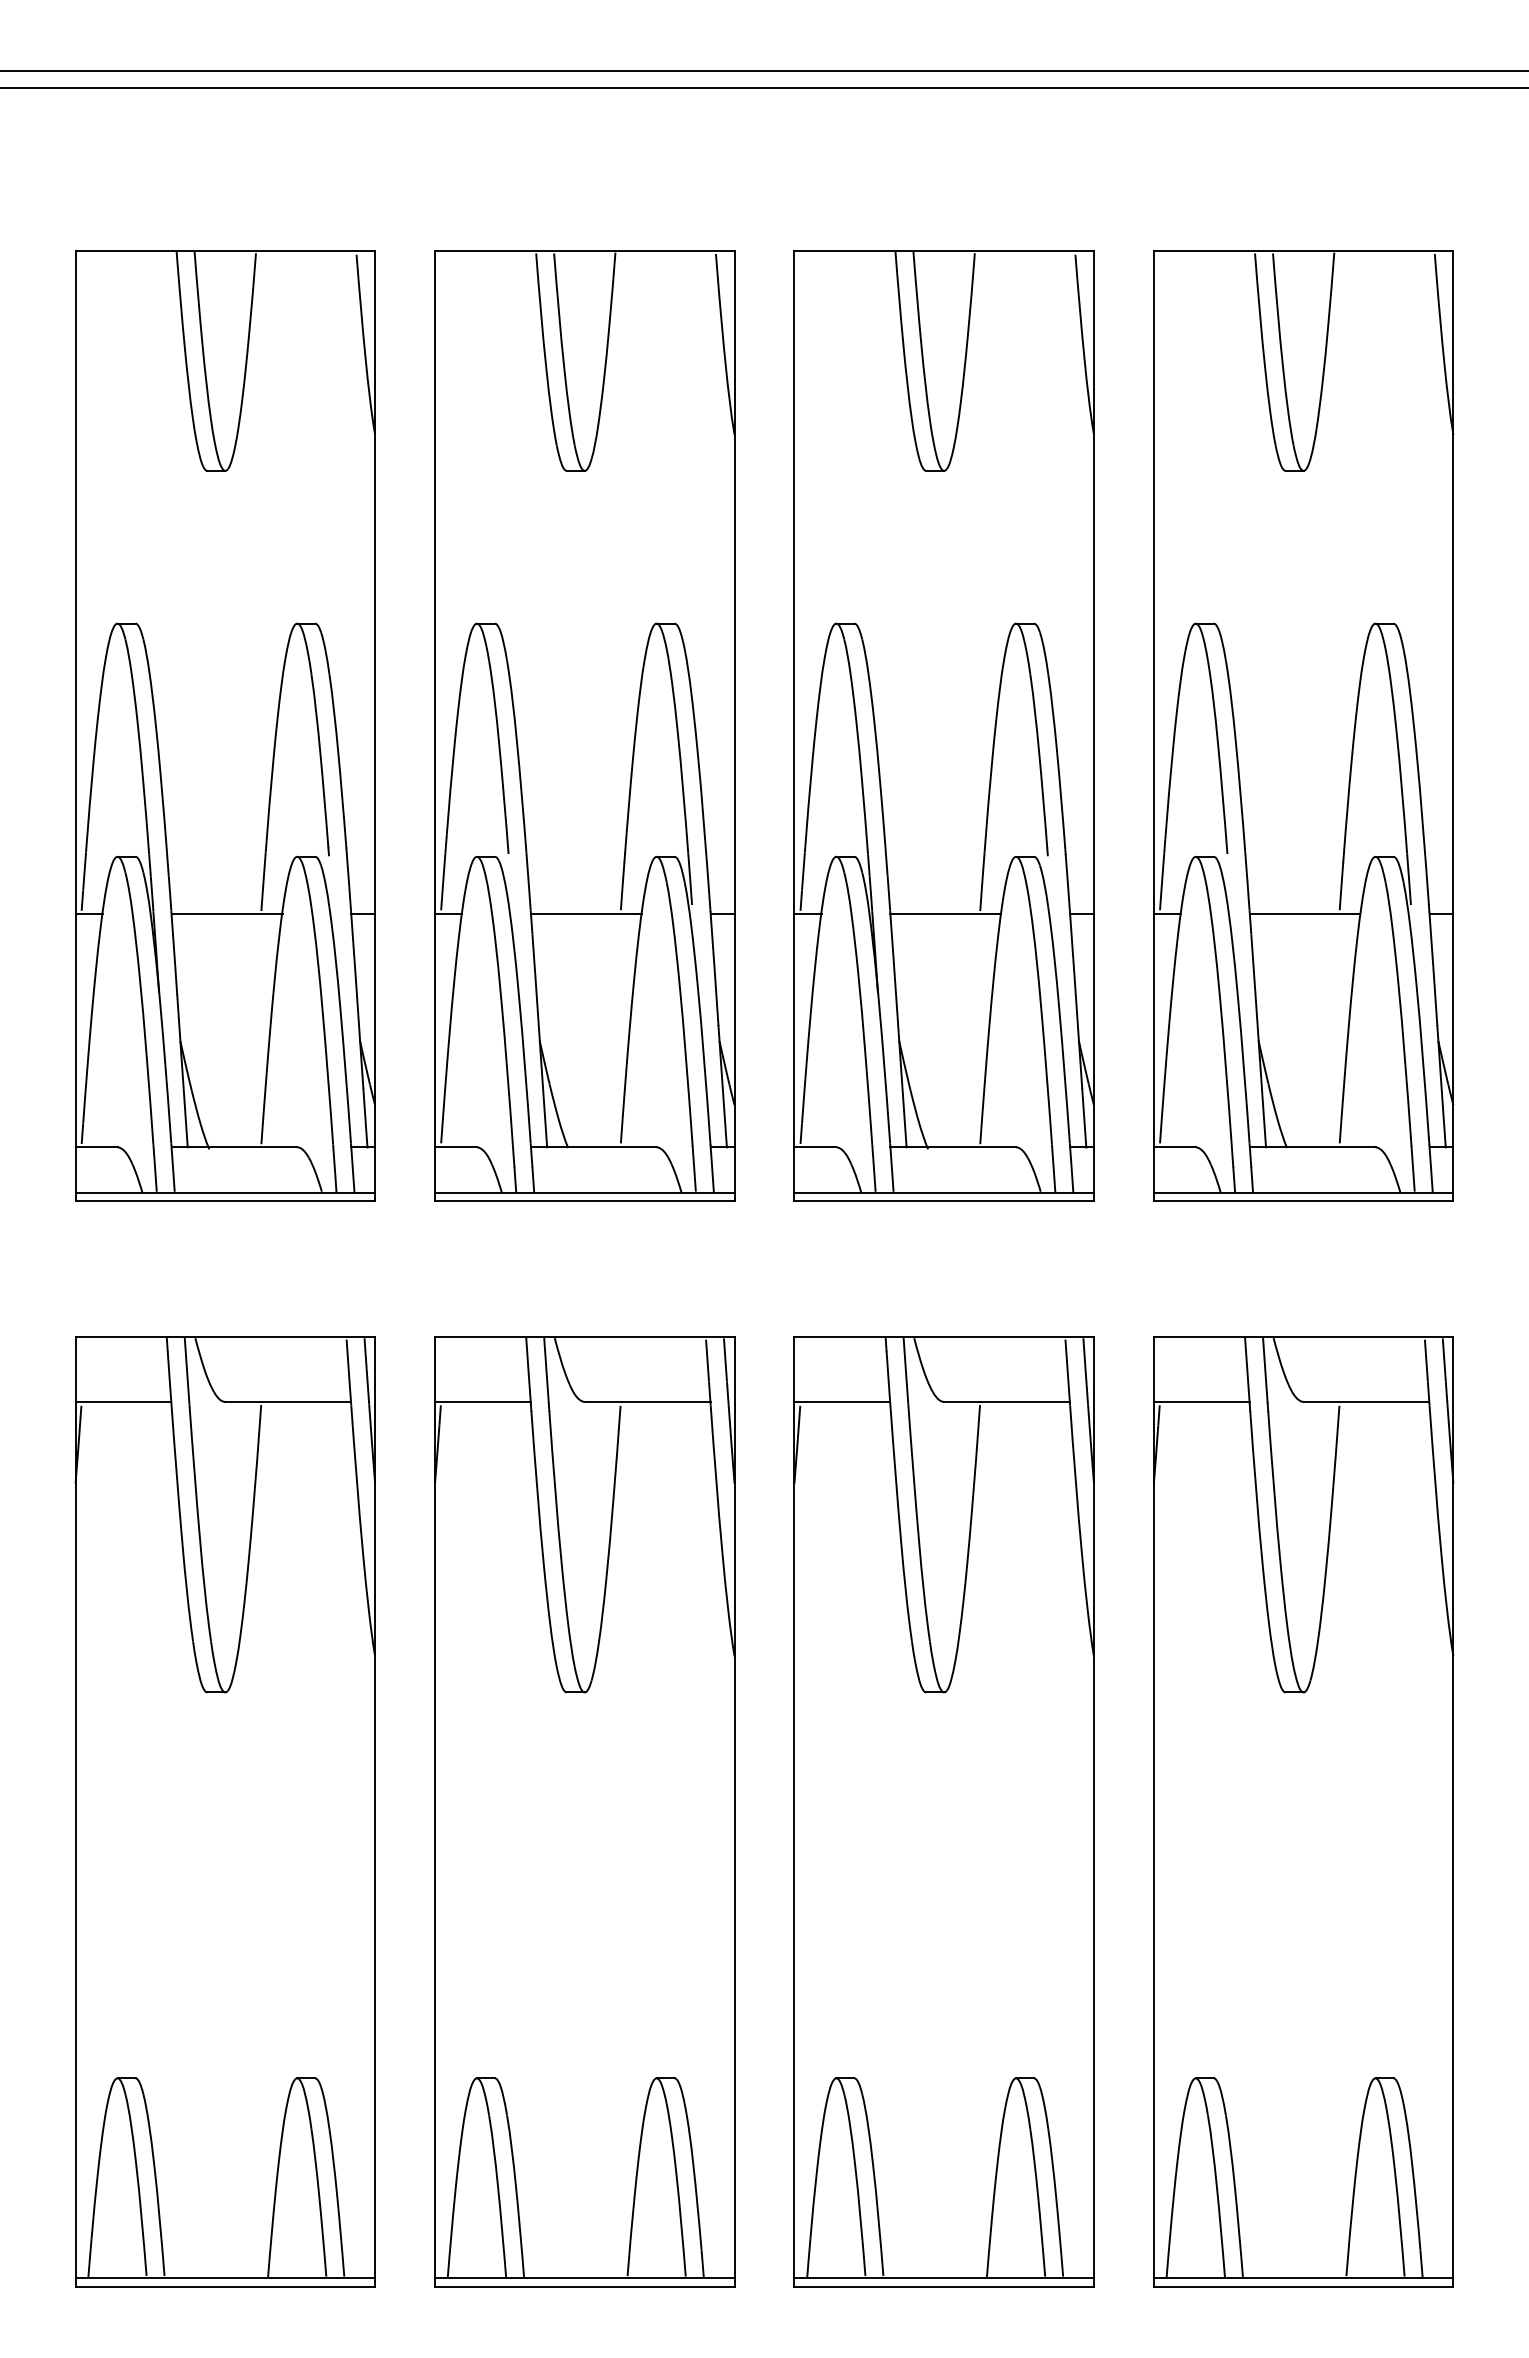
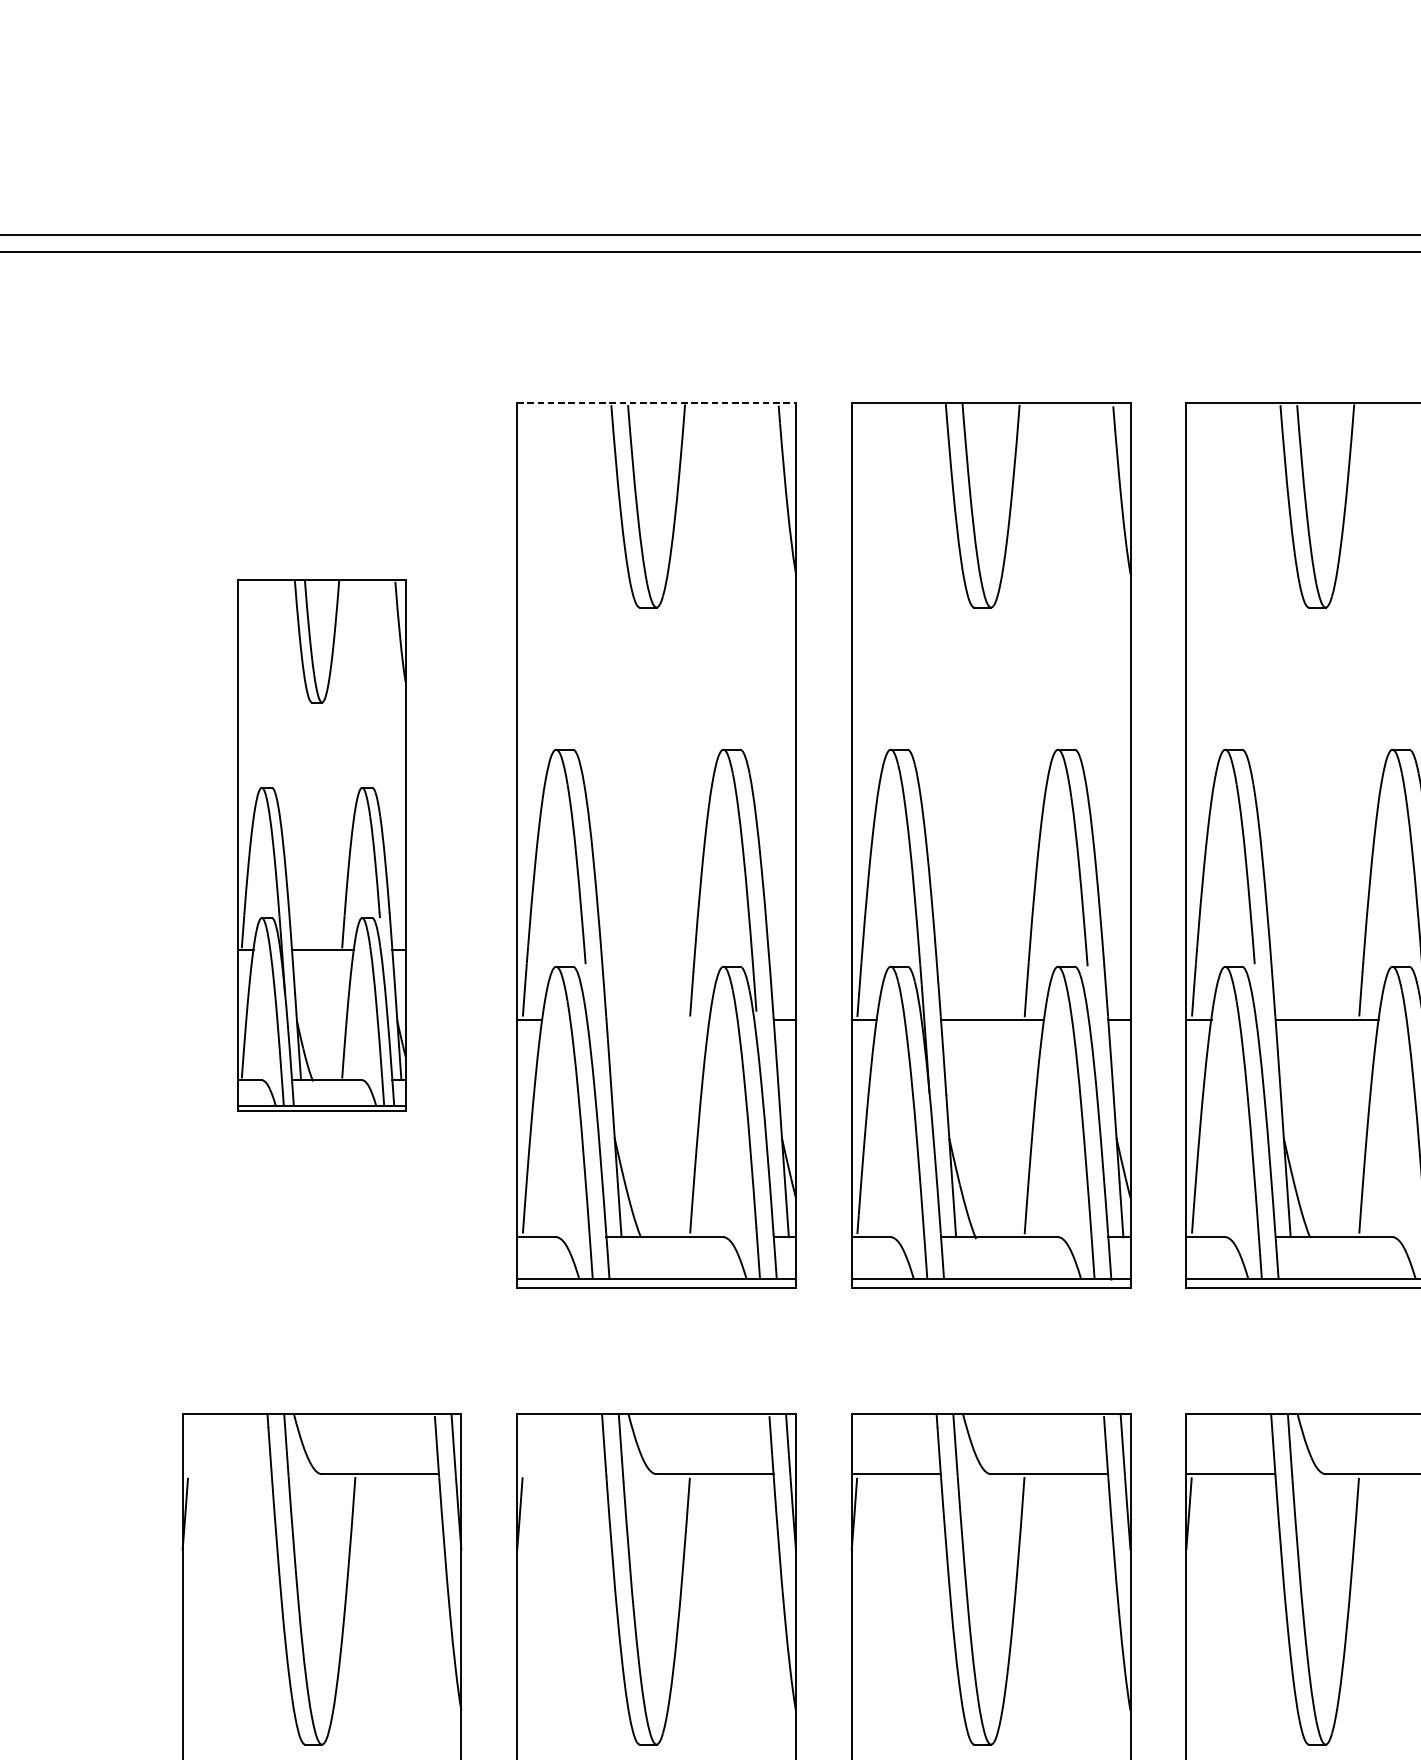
line: (584, 251) -> (656, 403), solid -> dashed
part: (225, 725) -> (322, 844), size x0.6
line: (585, 914) -> (657, 1020), removed
line: (123, 1401) -> (227, 1473), removed
line: (482, 1401) -> (561, 1473), removed

